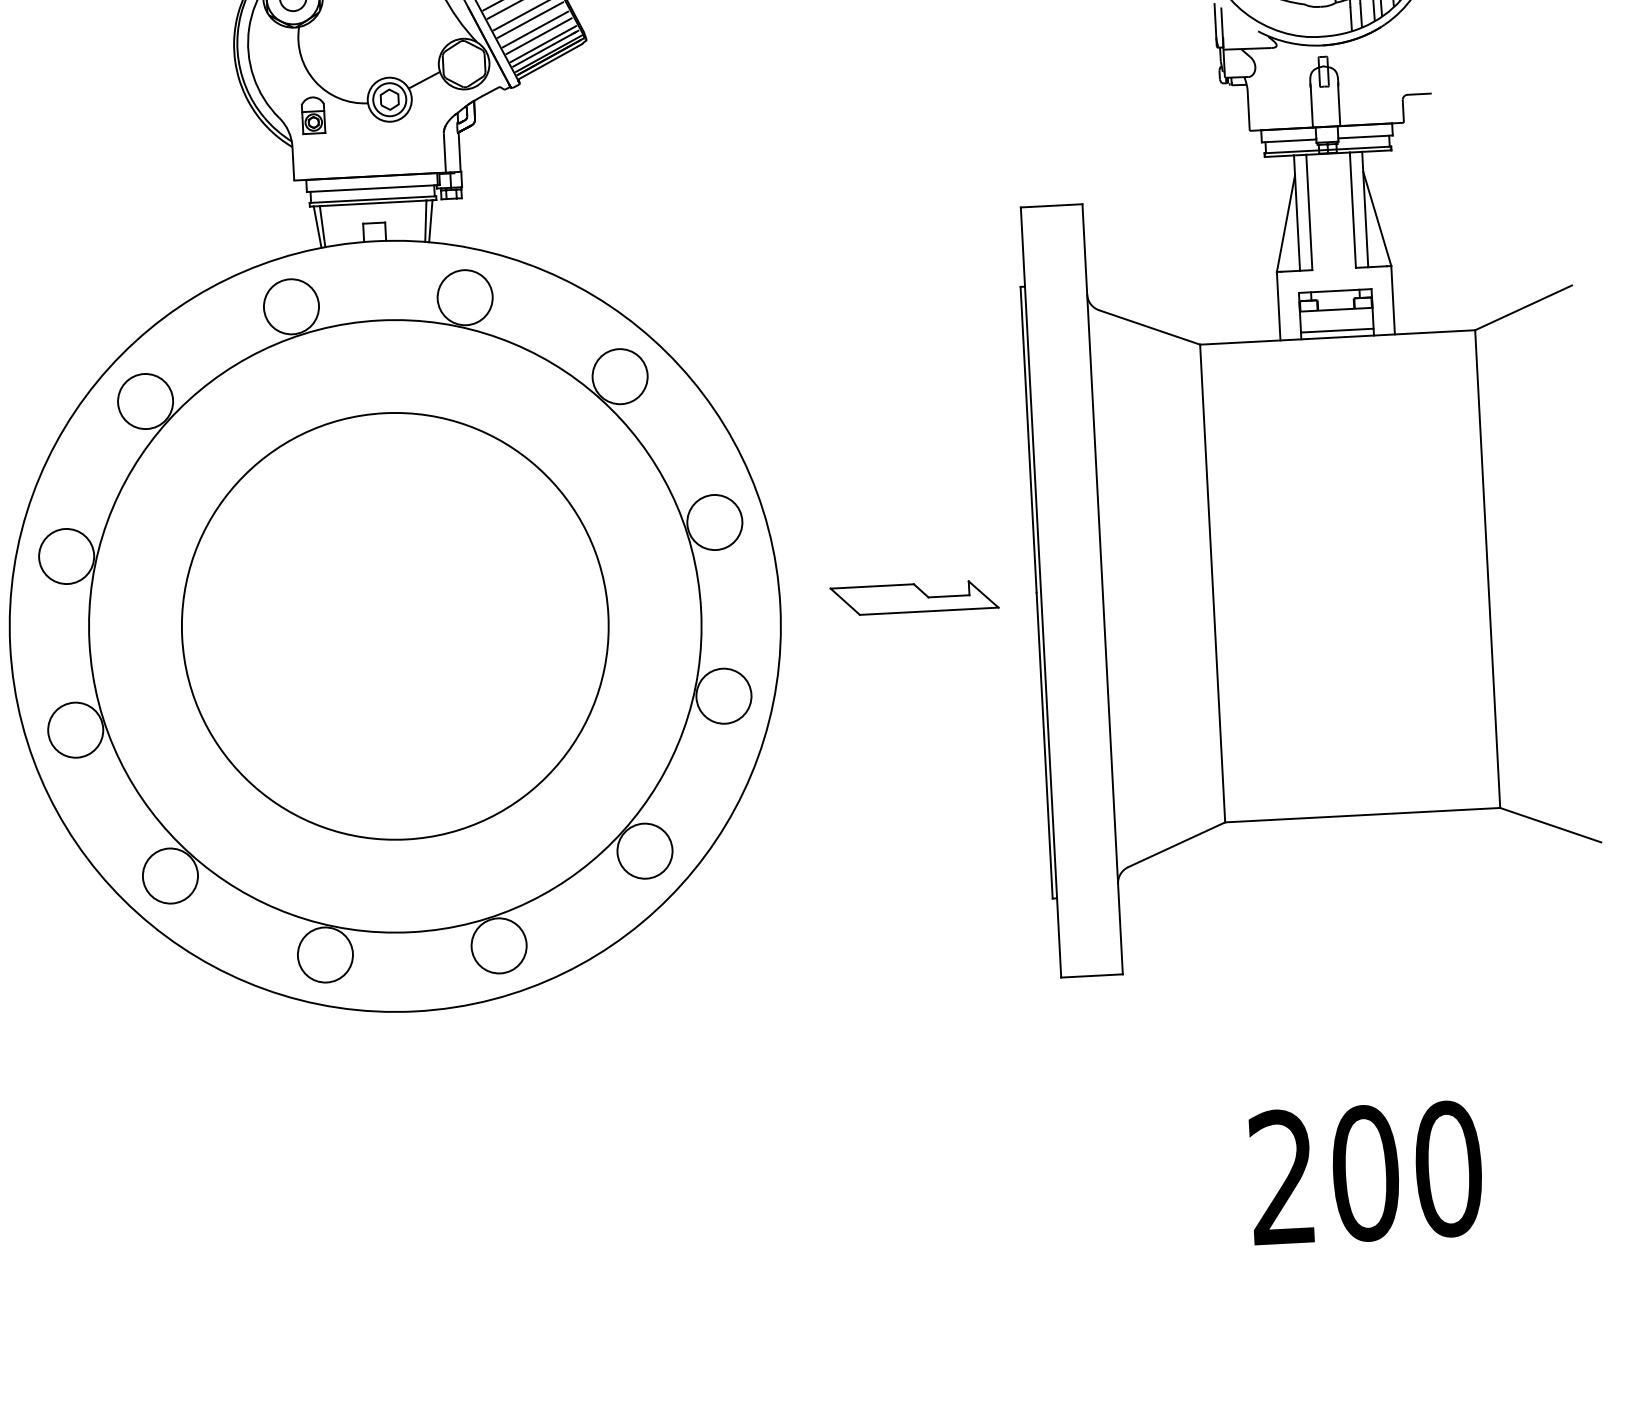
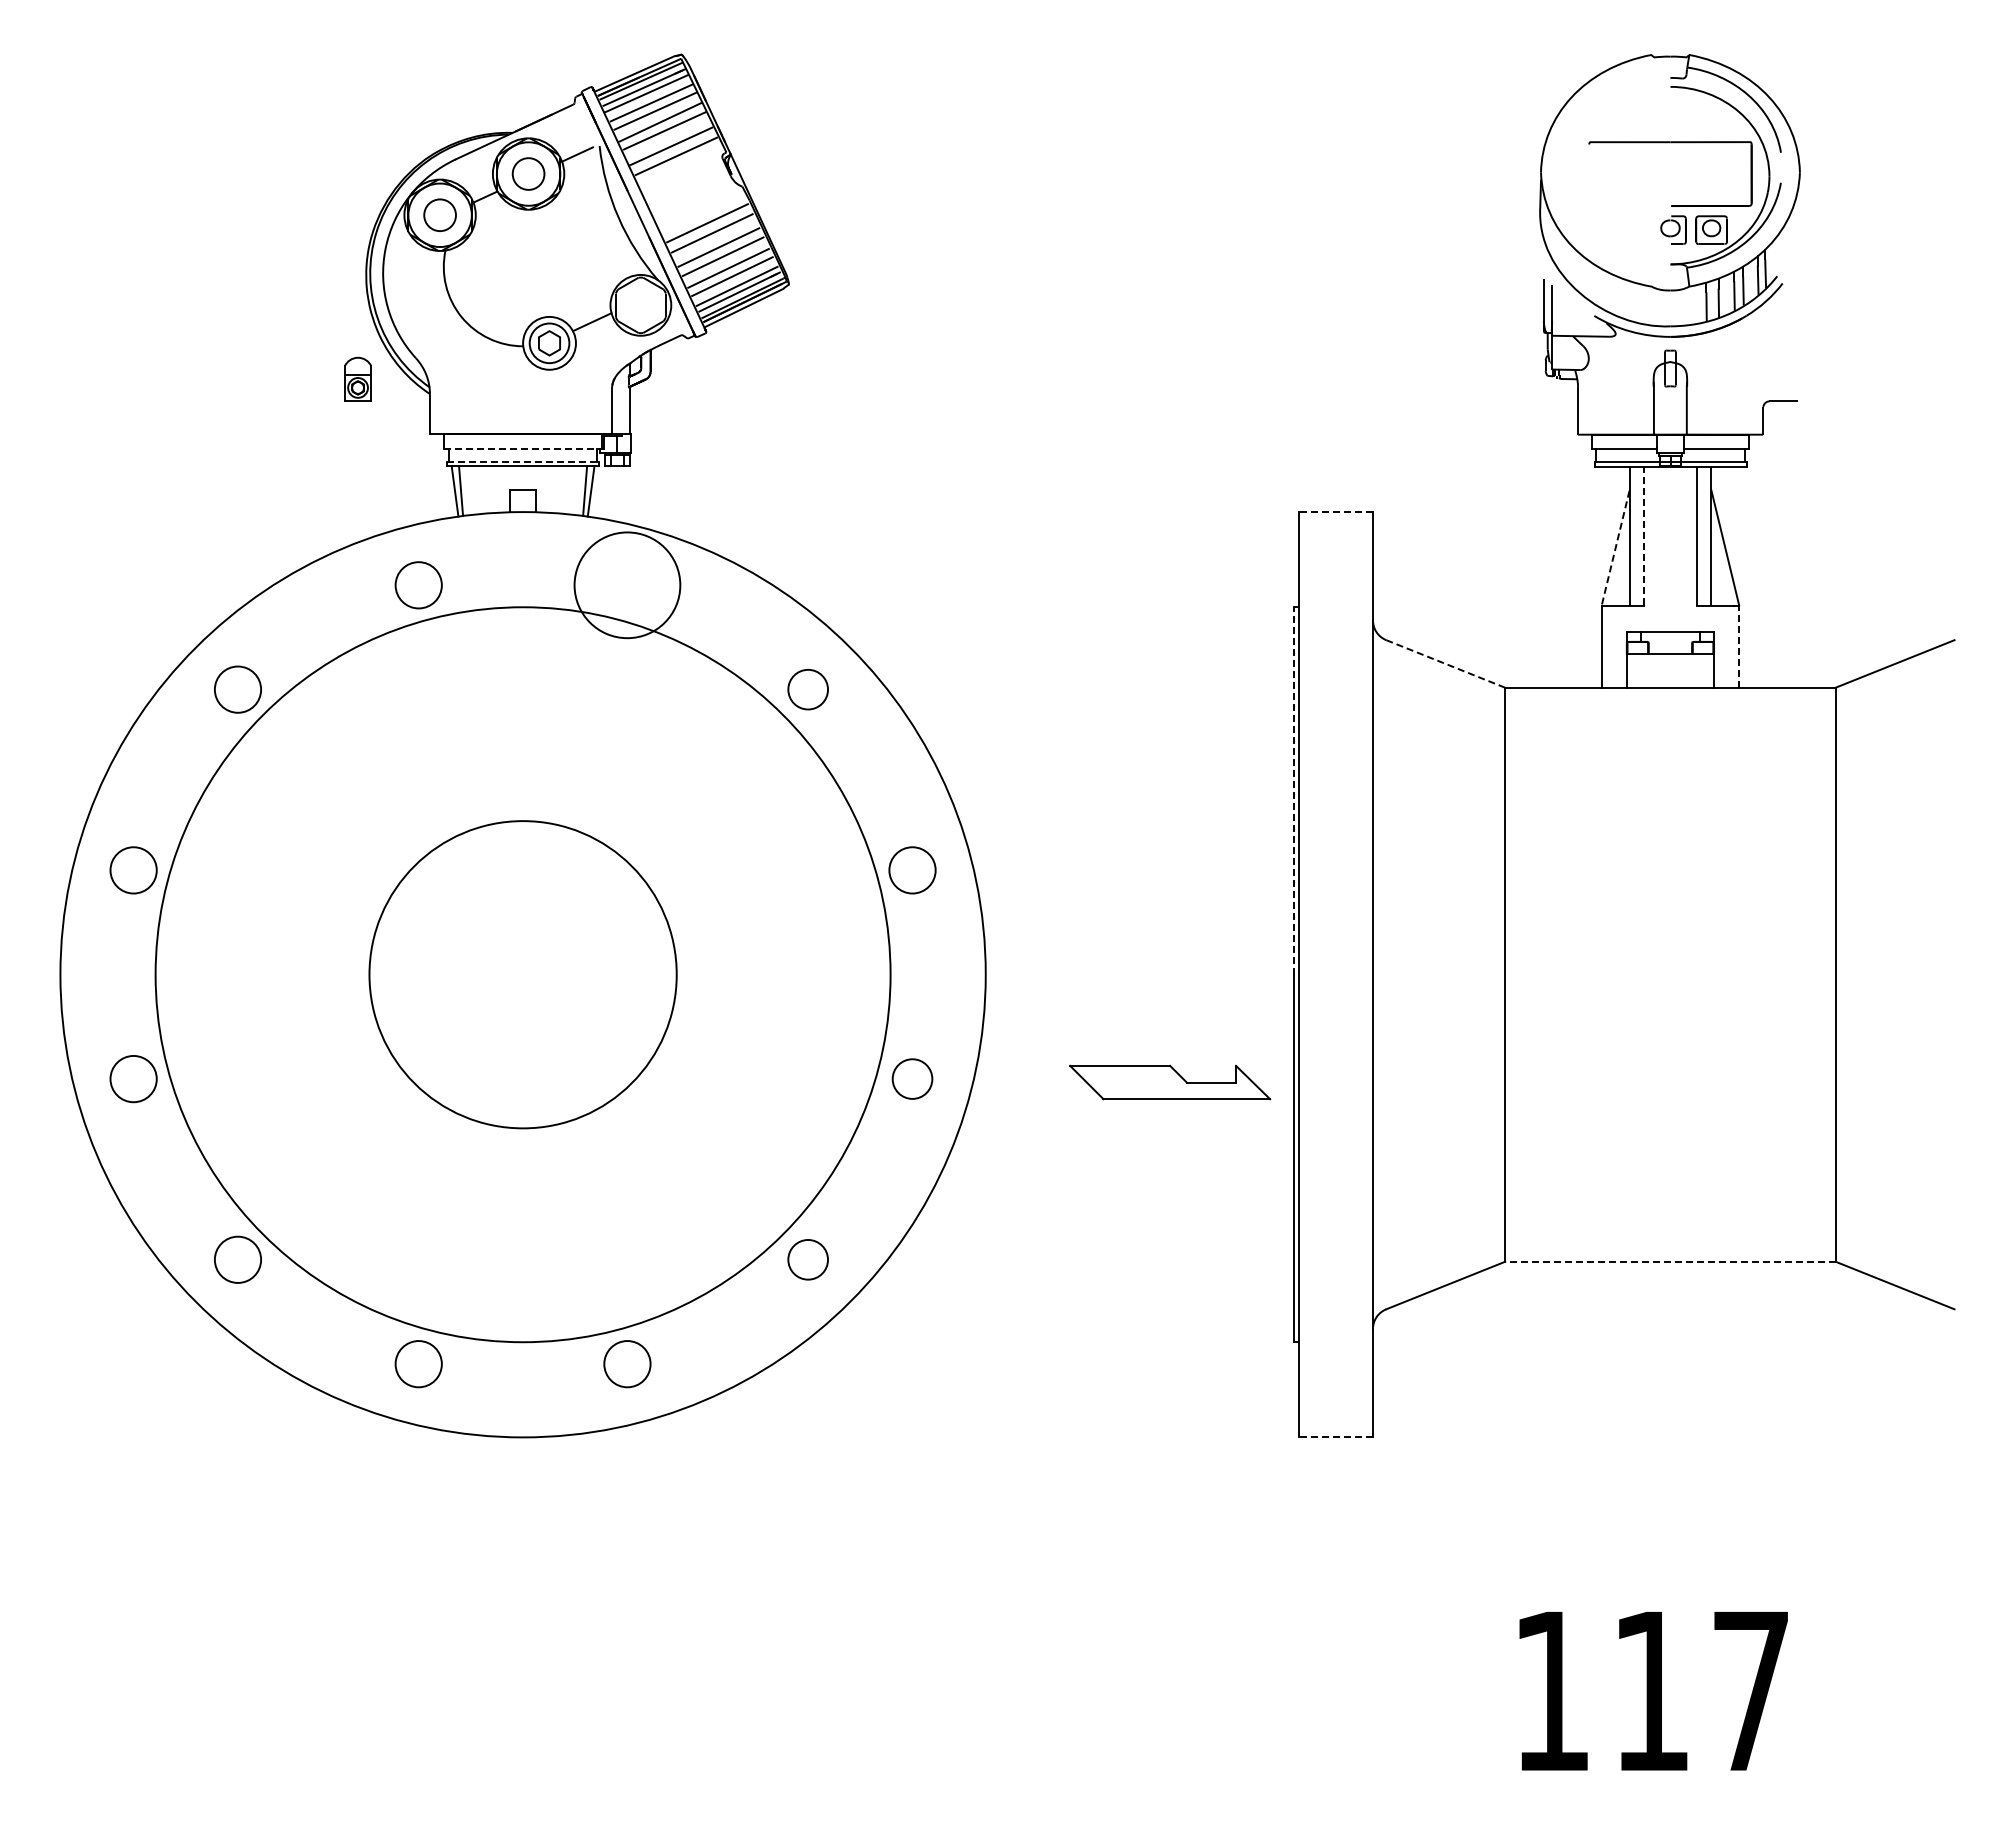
part: (312, 114) -> (357, 378), moved
line: (372, 188) -> (523, 448), solid -> dashed
line: (373, 199) -> (523, 461), solid -> dashed
line: (1051, 206) -> (1335, 512), solid -> dashed
line: (1309, 211) -> (1644, 535), solid -> dashed
line: (1285, 223) -> (1615, 548), solid -> dashed
circle: (465, 297) -> (627, 585), size x1.6
line: (1393, 300) -> (1739, 646), solid -> dashed
circle: (291, 306) -> (418, 585), size x0.7
line: (1149, 327) -> (1445, 663), solid -> dashed
line: (1337, 330) -> (1670, 679), removed
circle: (620, 376) -> (808, 689), size x0.6
circle: (145, 401) -> (237, 689), size x0.7
line: (1028, 440) -> (1293, 791), solid -> dashed
circle: (714, 522) -> (912, 870), size x0.7
circle: (66, 556) -> (133, 870), size x0.7
part: (914, 598) -> (1170, 1082), moved
circle: (395, 626) -> (523, 974), size x0.6
circle: (723, 696) -> (912, 1079), size x0.6
circle: (75, 730) -> (133, 1079), size x0.7
line: (1361, 815) -> (1669, 1261), solid -> dashed
circle: (645, 850) -> (808, 1259), size x0.6
circle: (170, 875) -> (237, 1259), size x0.7
circle: (499, 946) -> (627, 1364), size x0.7
circle: (325, 955) -> (418, 1364), size x0.7
line: (1091, 976) -> (1335, 1437), solid -> dashed
text: (1365, 1173) -> (1651, 1691), 200 -> 117

